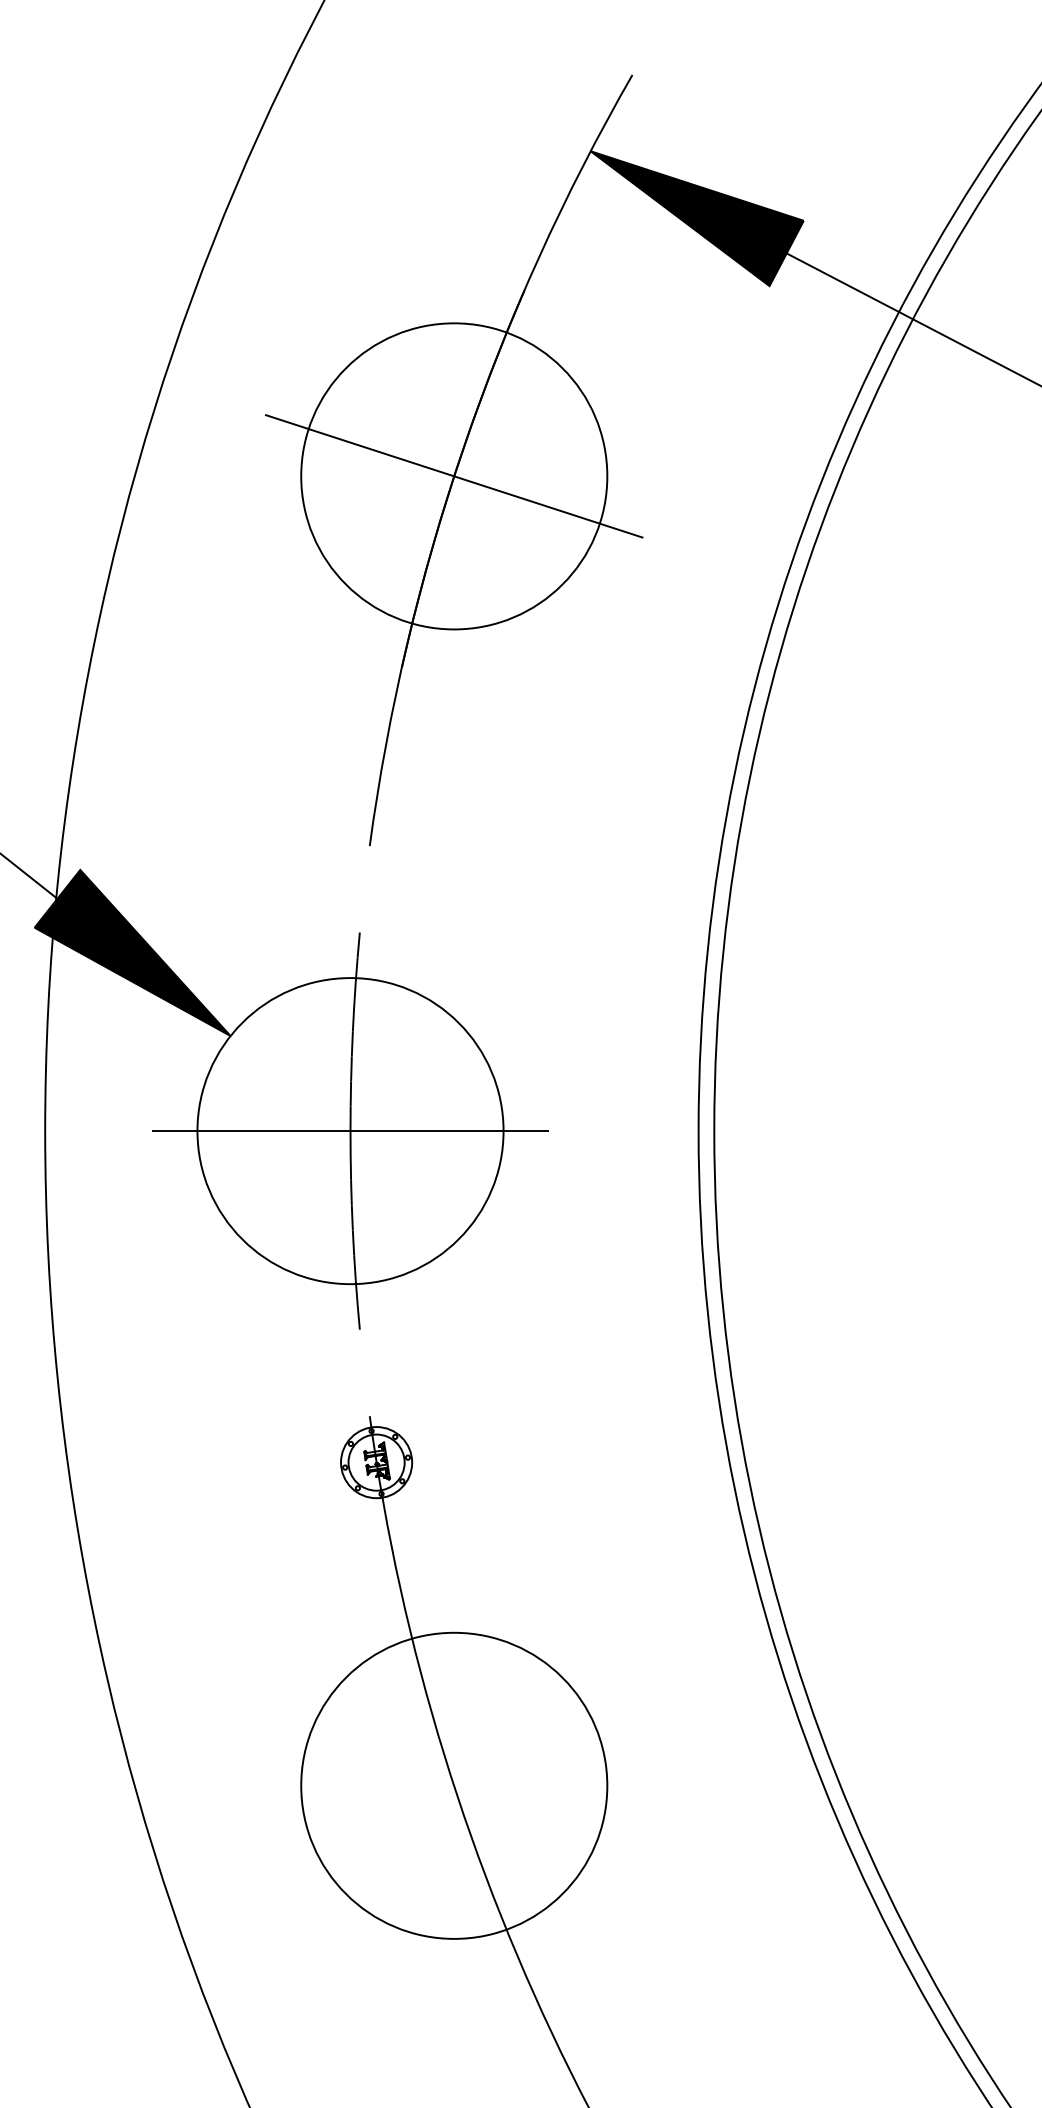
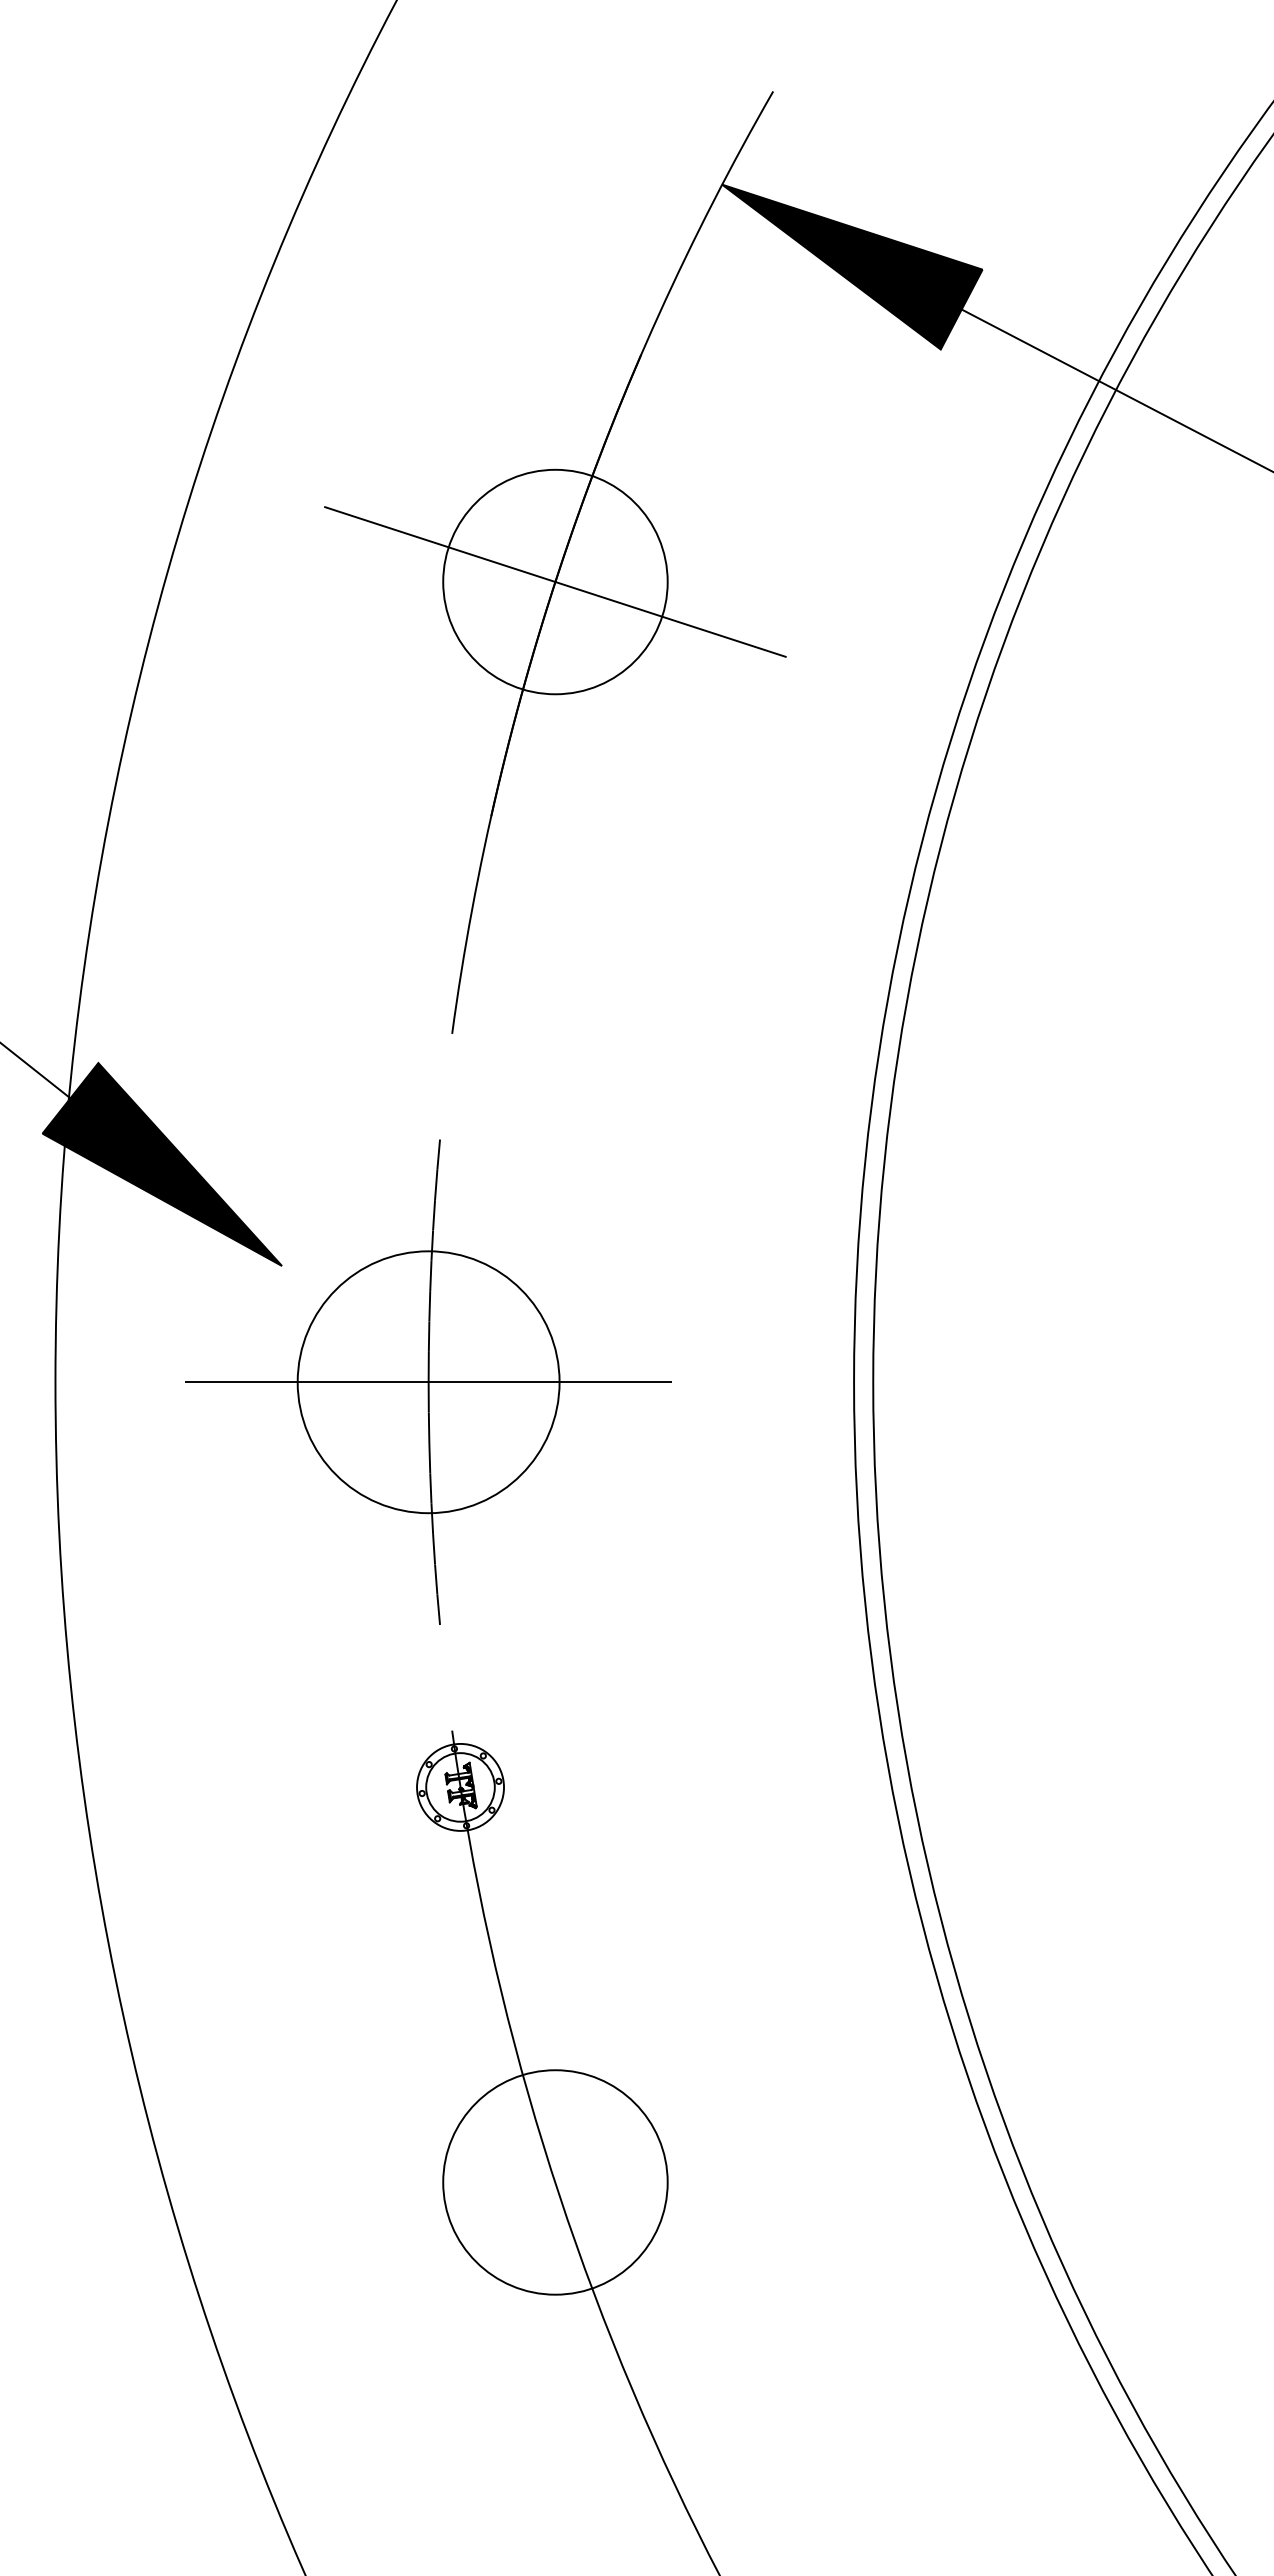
circle: (454, 476) -> (555, 582), size x0.6
circle: (350, 1131) -> (428, 1382), size x0.7
circle: (454, 1785) -> (555, 2182), size x0.6

